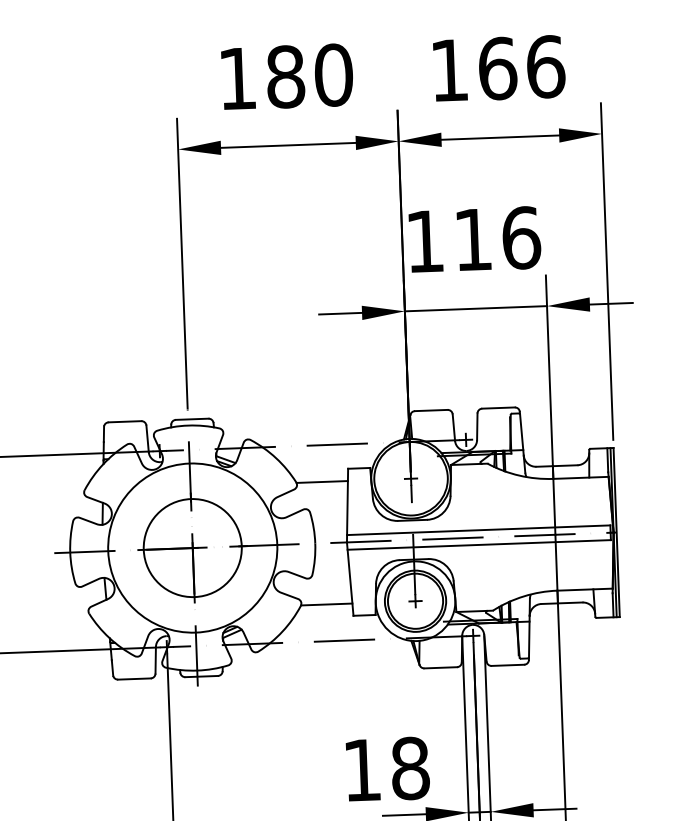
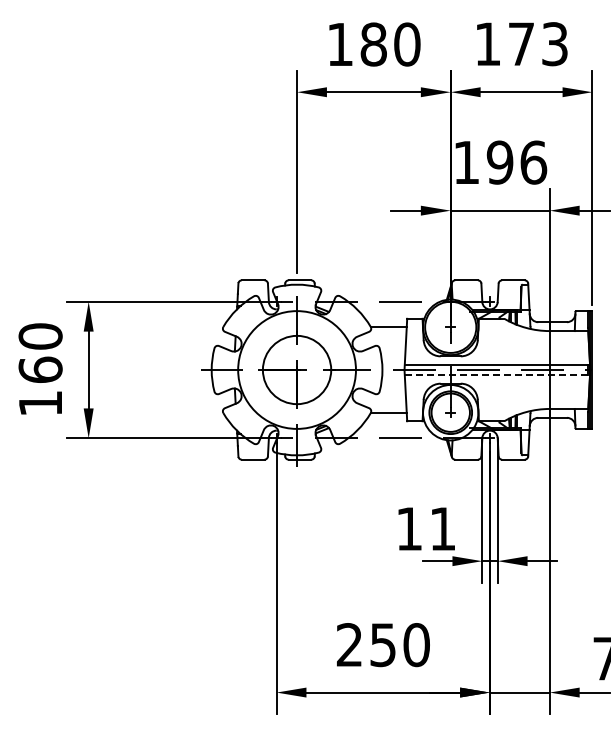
text: (522, 68) -> (538, 44), 166 -> 173
text: (472, 239) -> (499, 162), 116 -> 196
line: (479, 545) -> (496, 375), solid -> dashed
text: (411, 767) -> (443, 528), 18 -> 11

